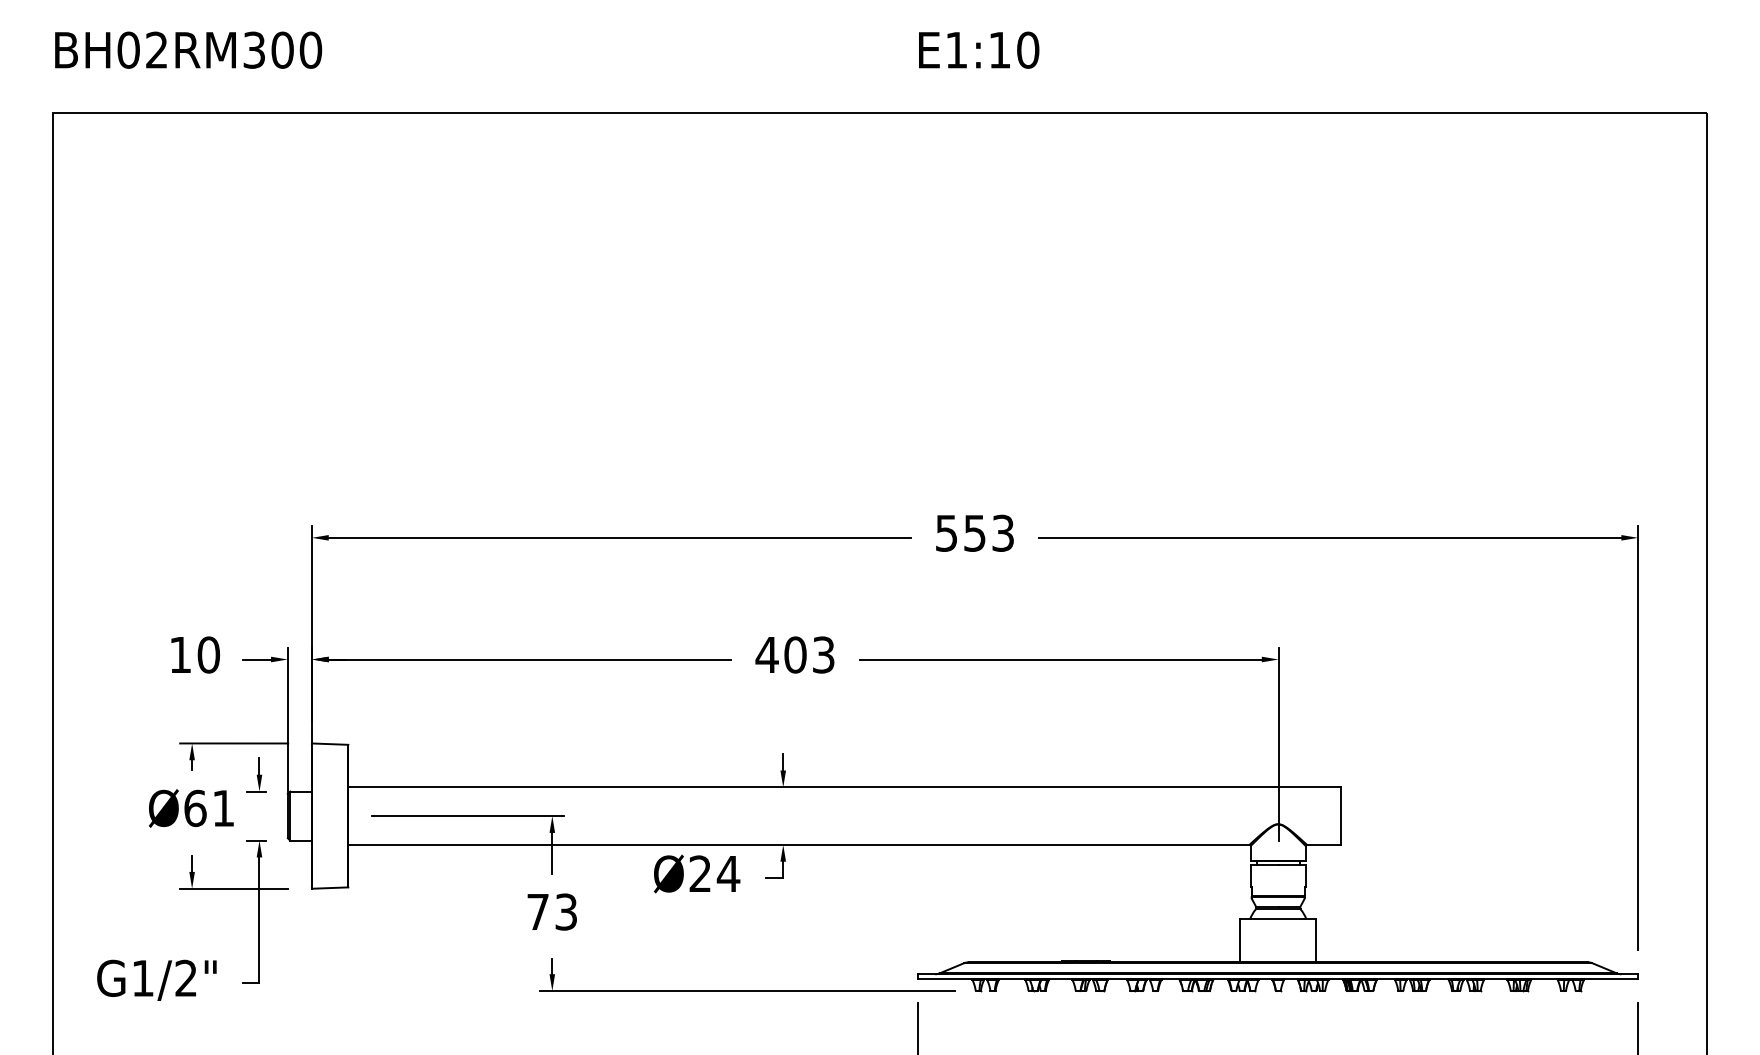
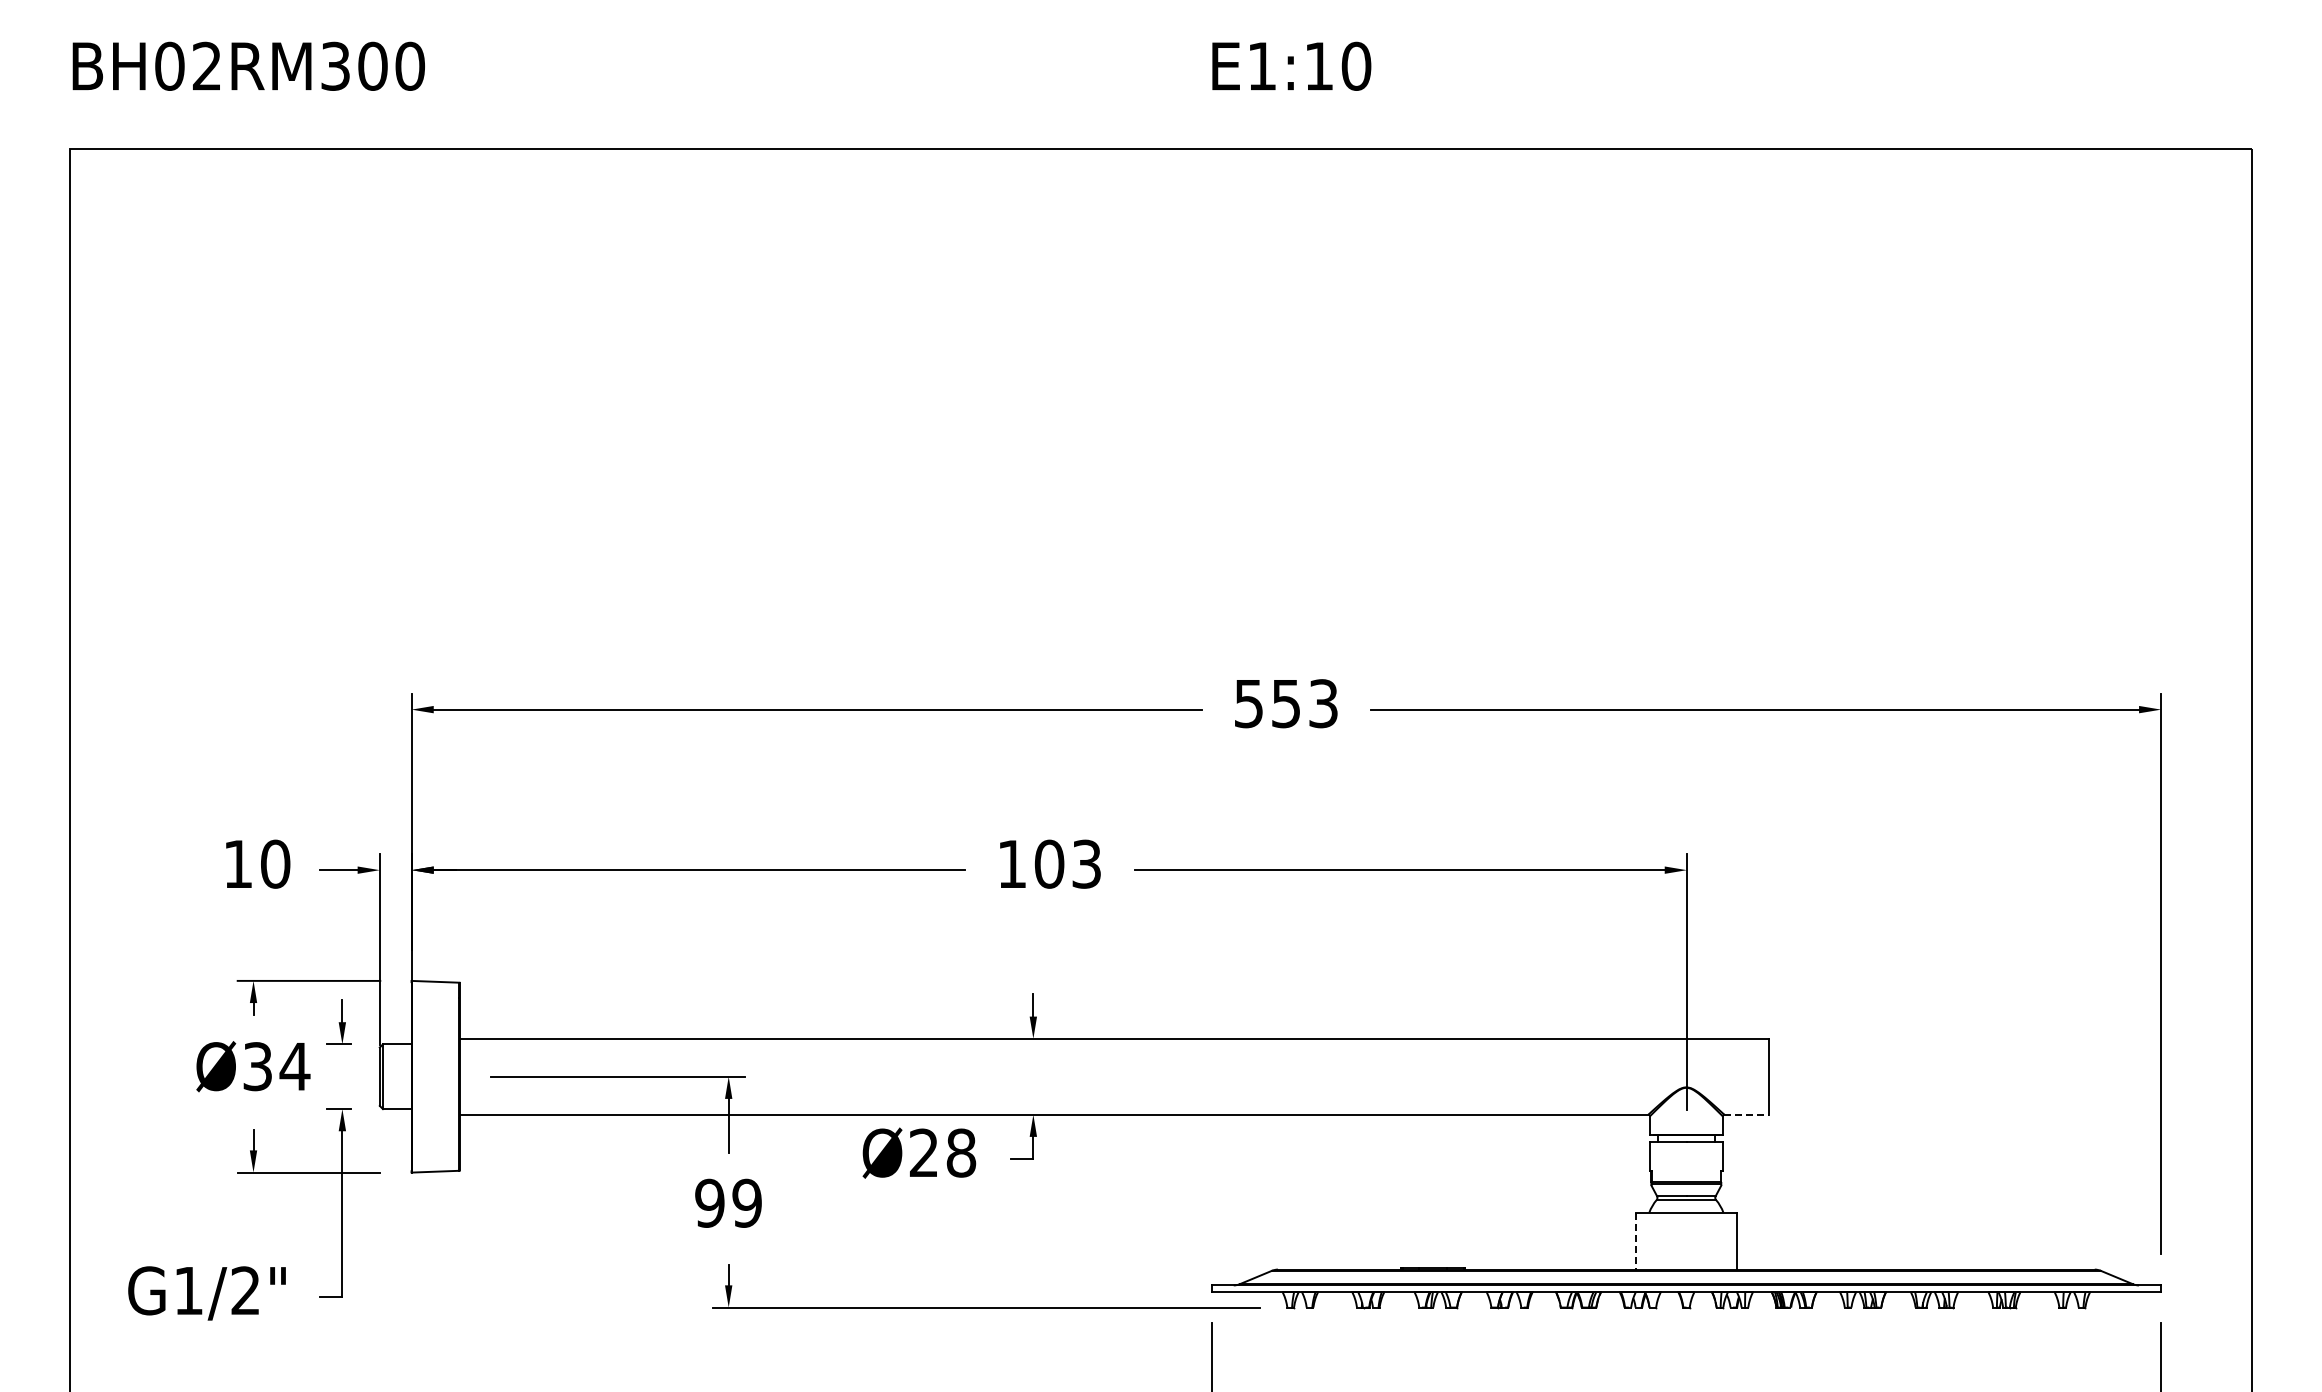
text: (766, 654) -> (1011, 863), 403 -> 103
text: (209, 808) -> (276, 1066), Ø61 -> Ø34
line: (1324, 844) -> (1747, 1114), solid -> dashed
text: (728, 873) -> (960, 1152), Ø24 -> Ø28
text: (552, 911) -> (728, 1202), 73 -> 99
line: (1240, 940) -> (1636, 1241), solid -> dashed

